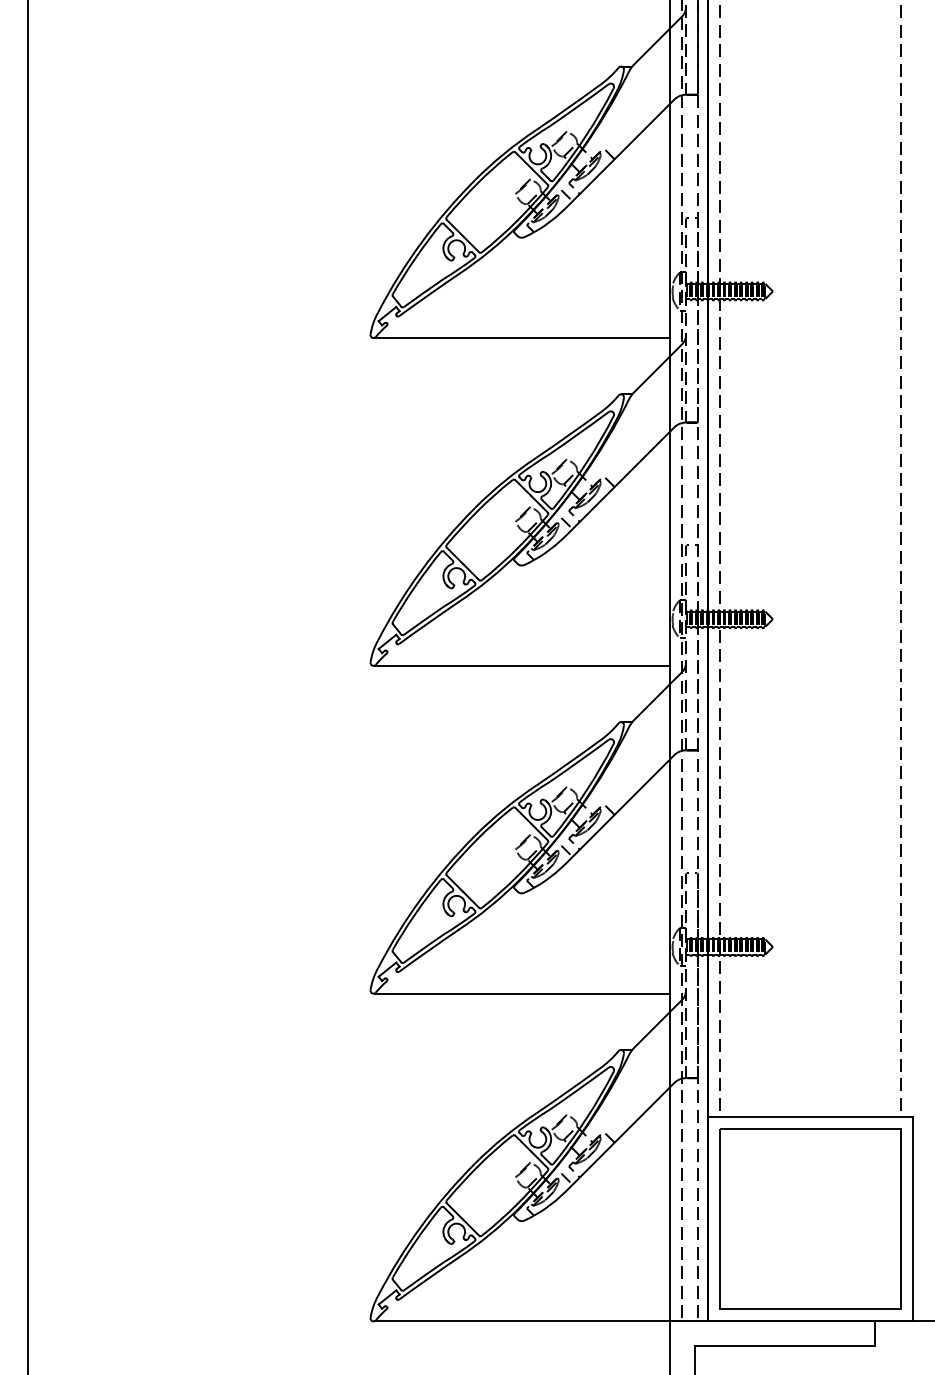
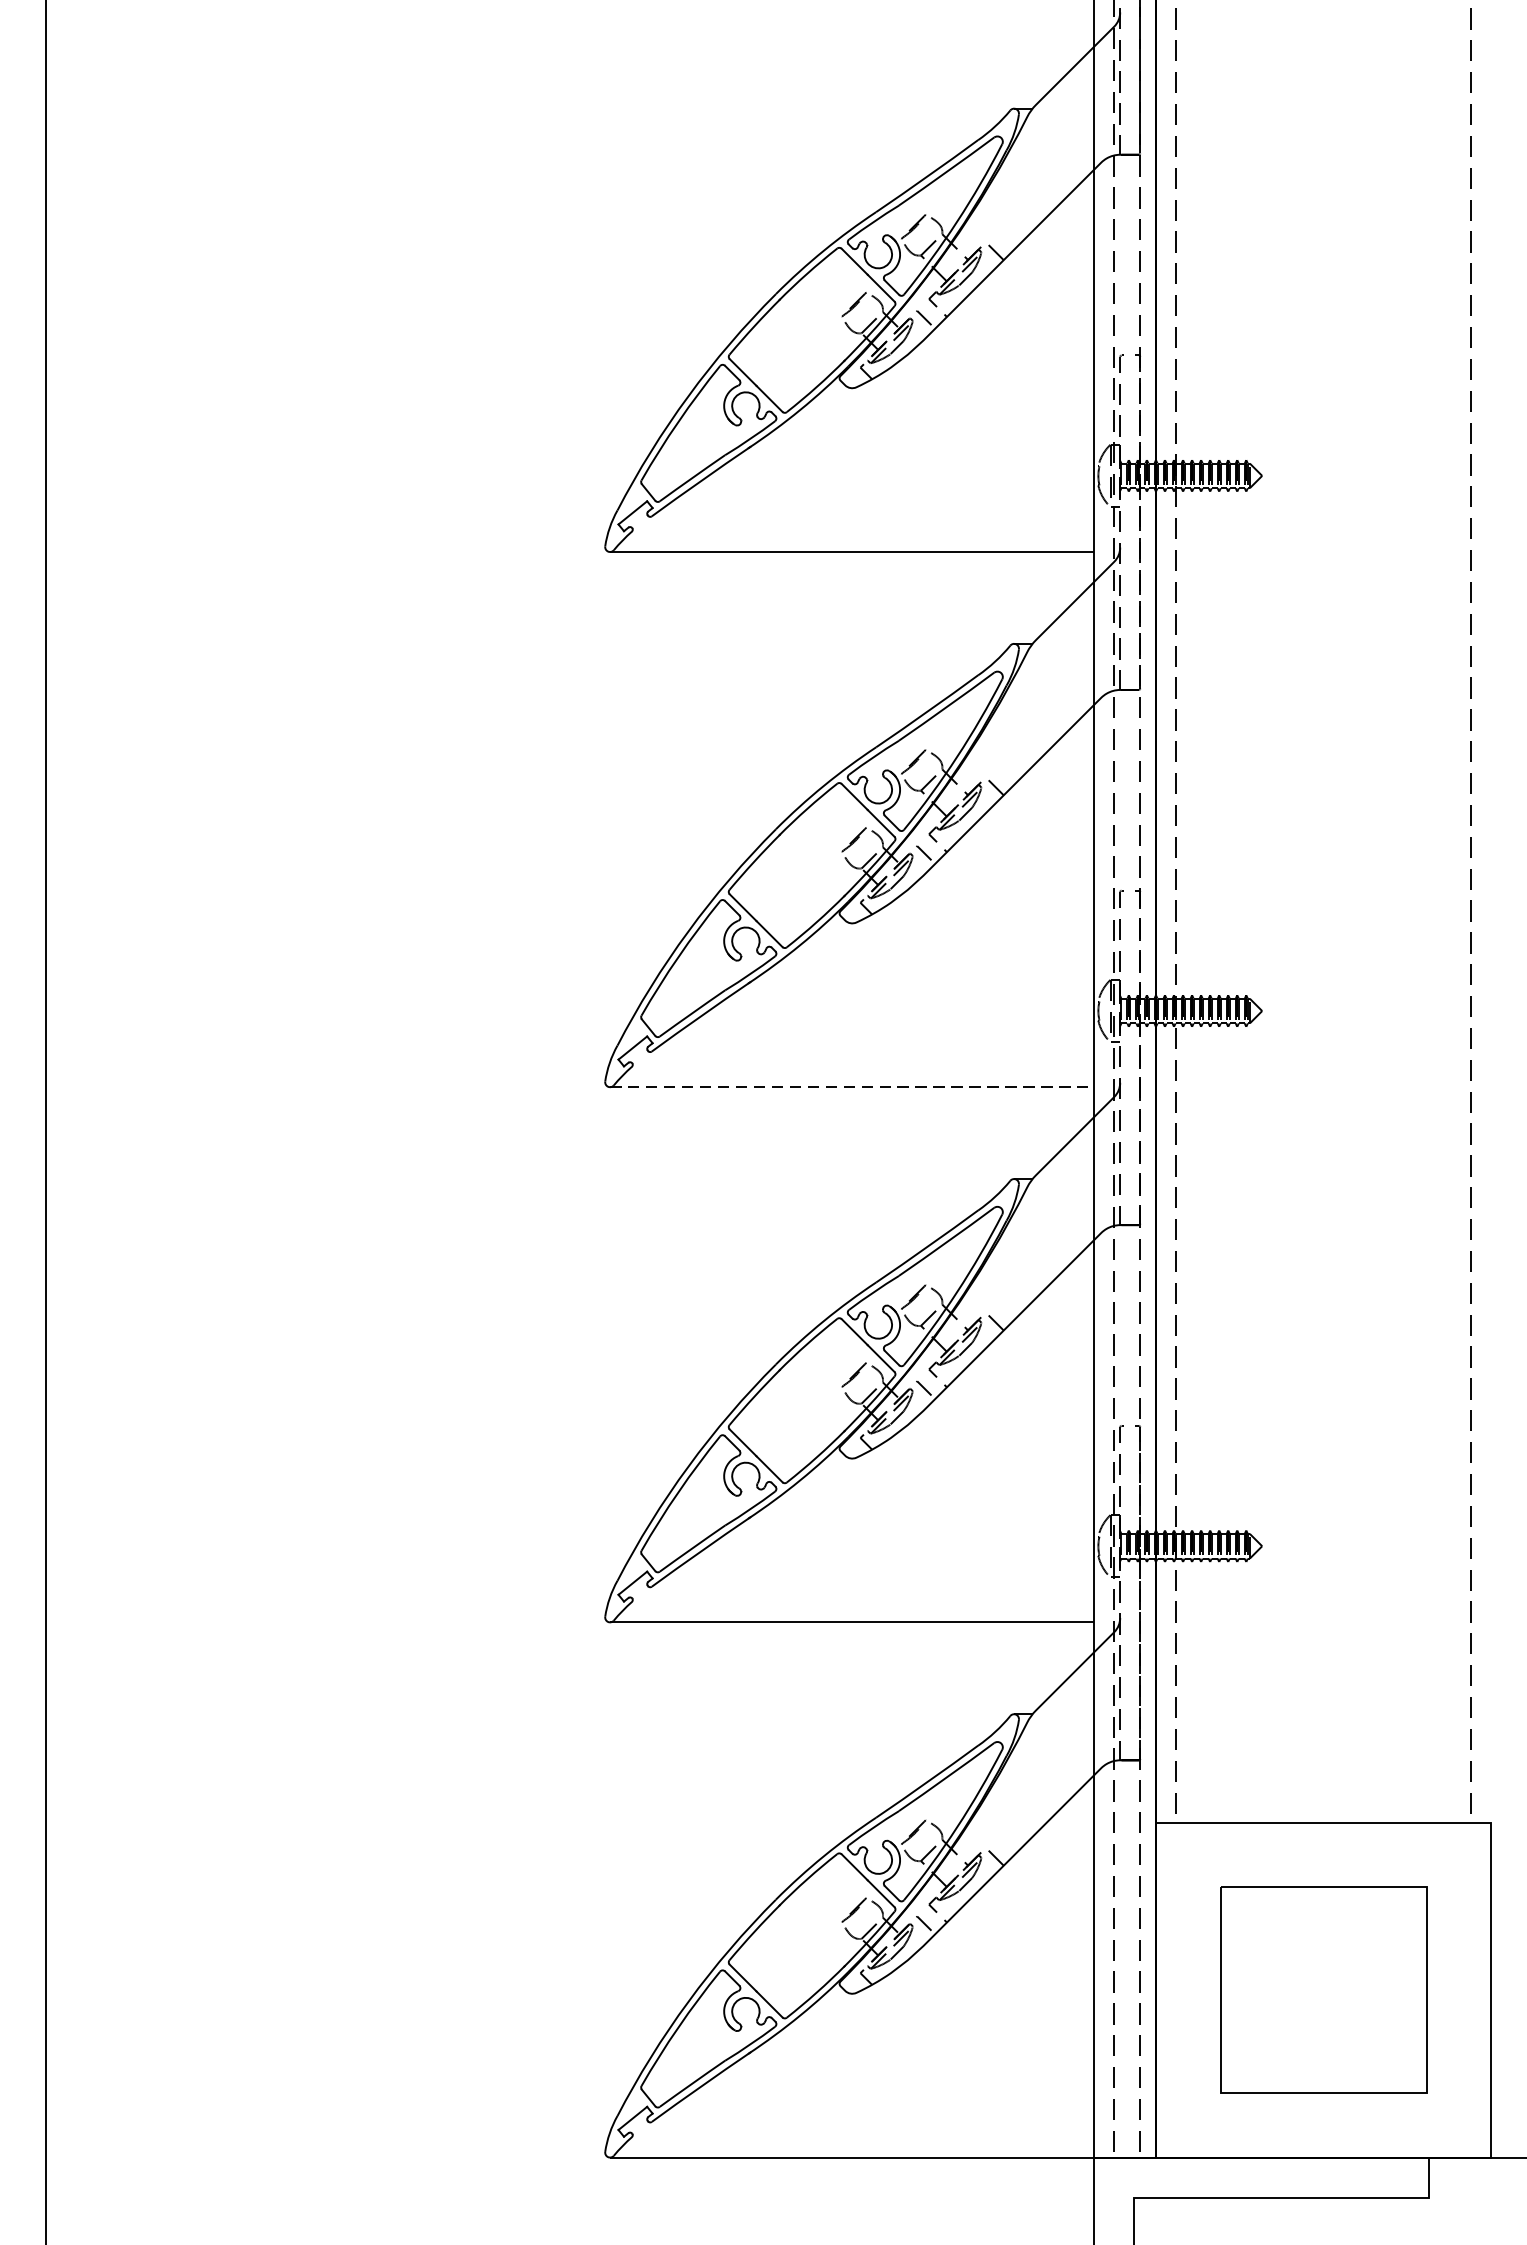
line: (522, 665) -> (853, 1086), solid -> dashed
part: (810, 1218) -> (1323, 1989), size x0.7

